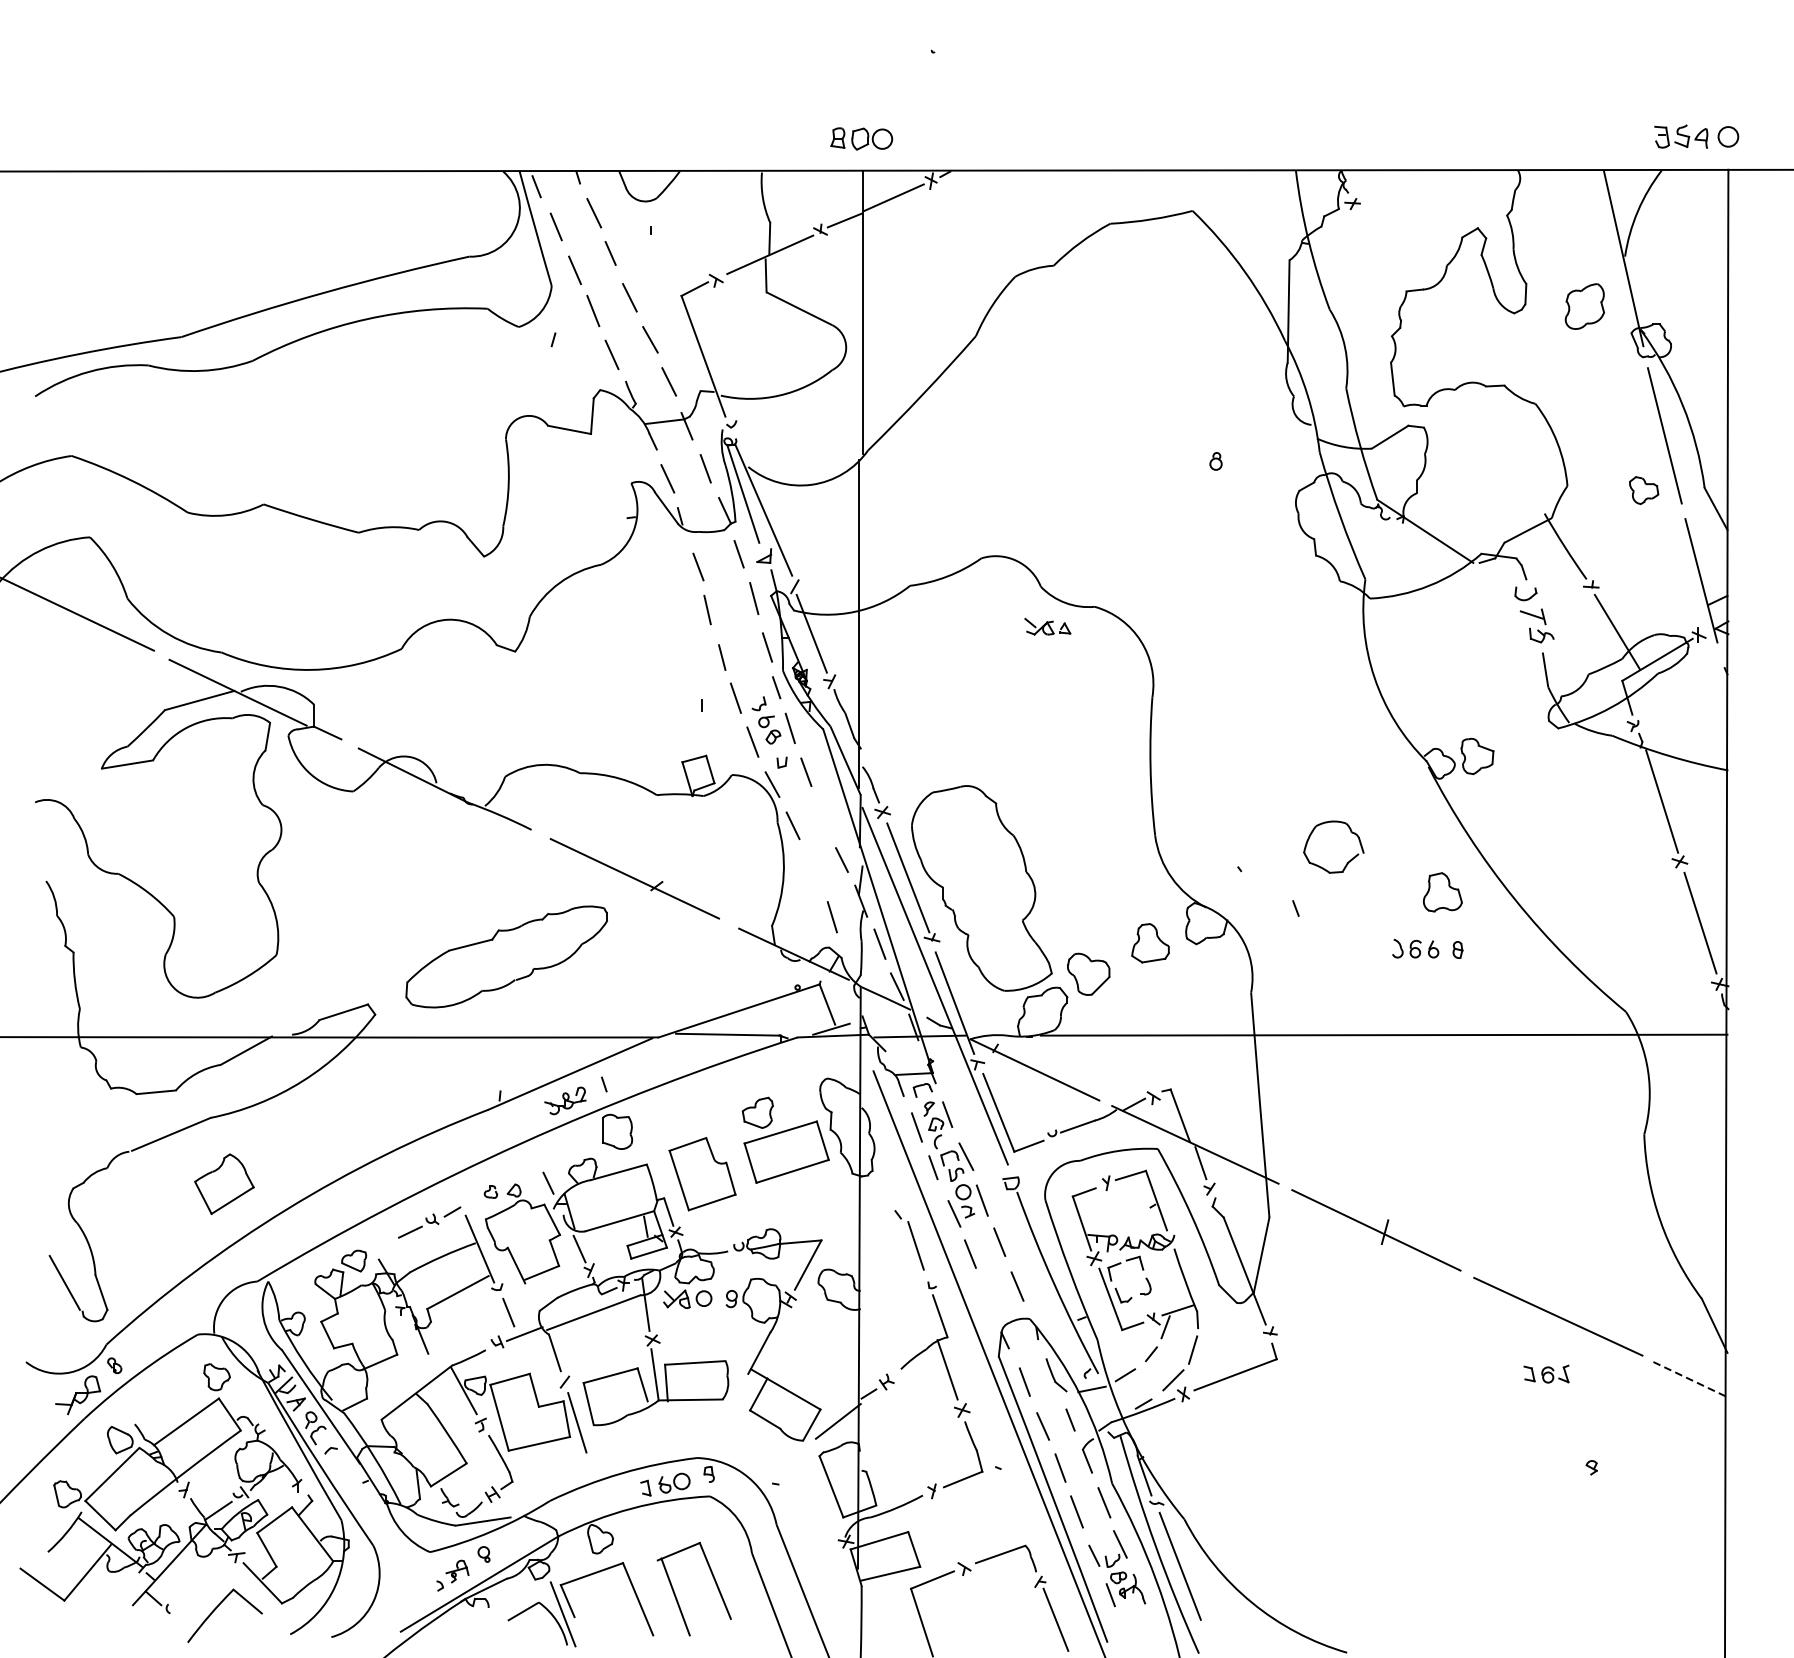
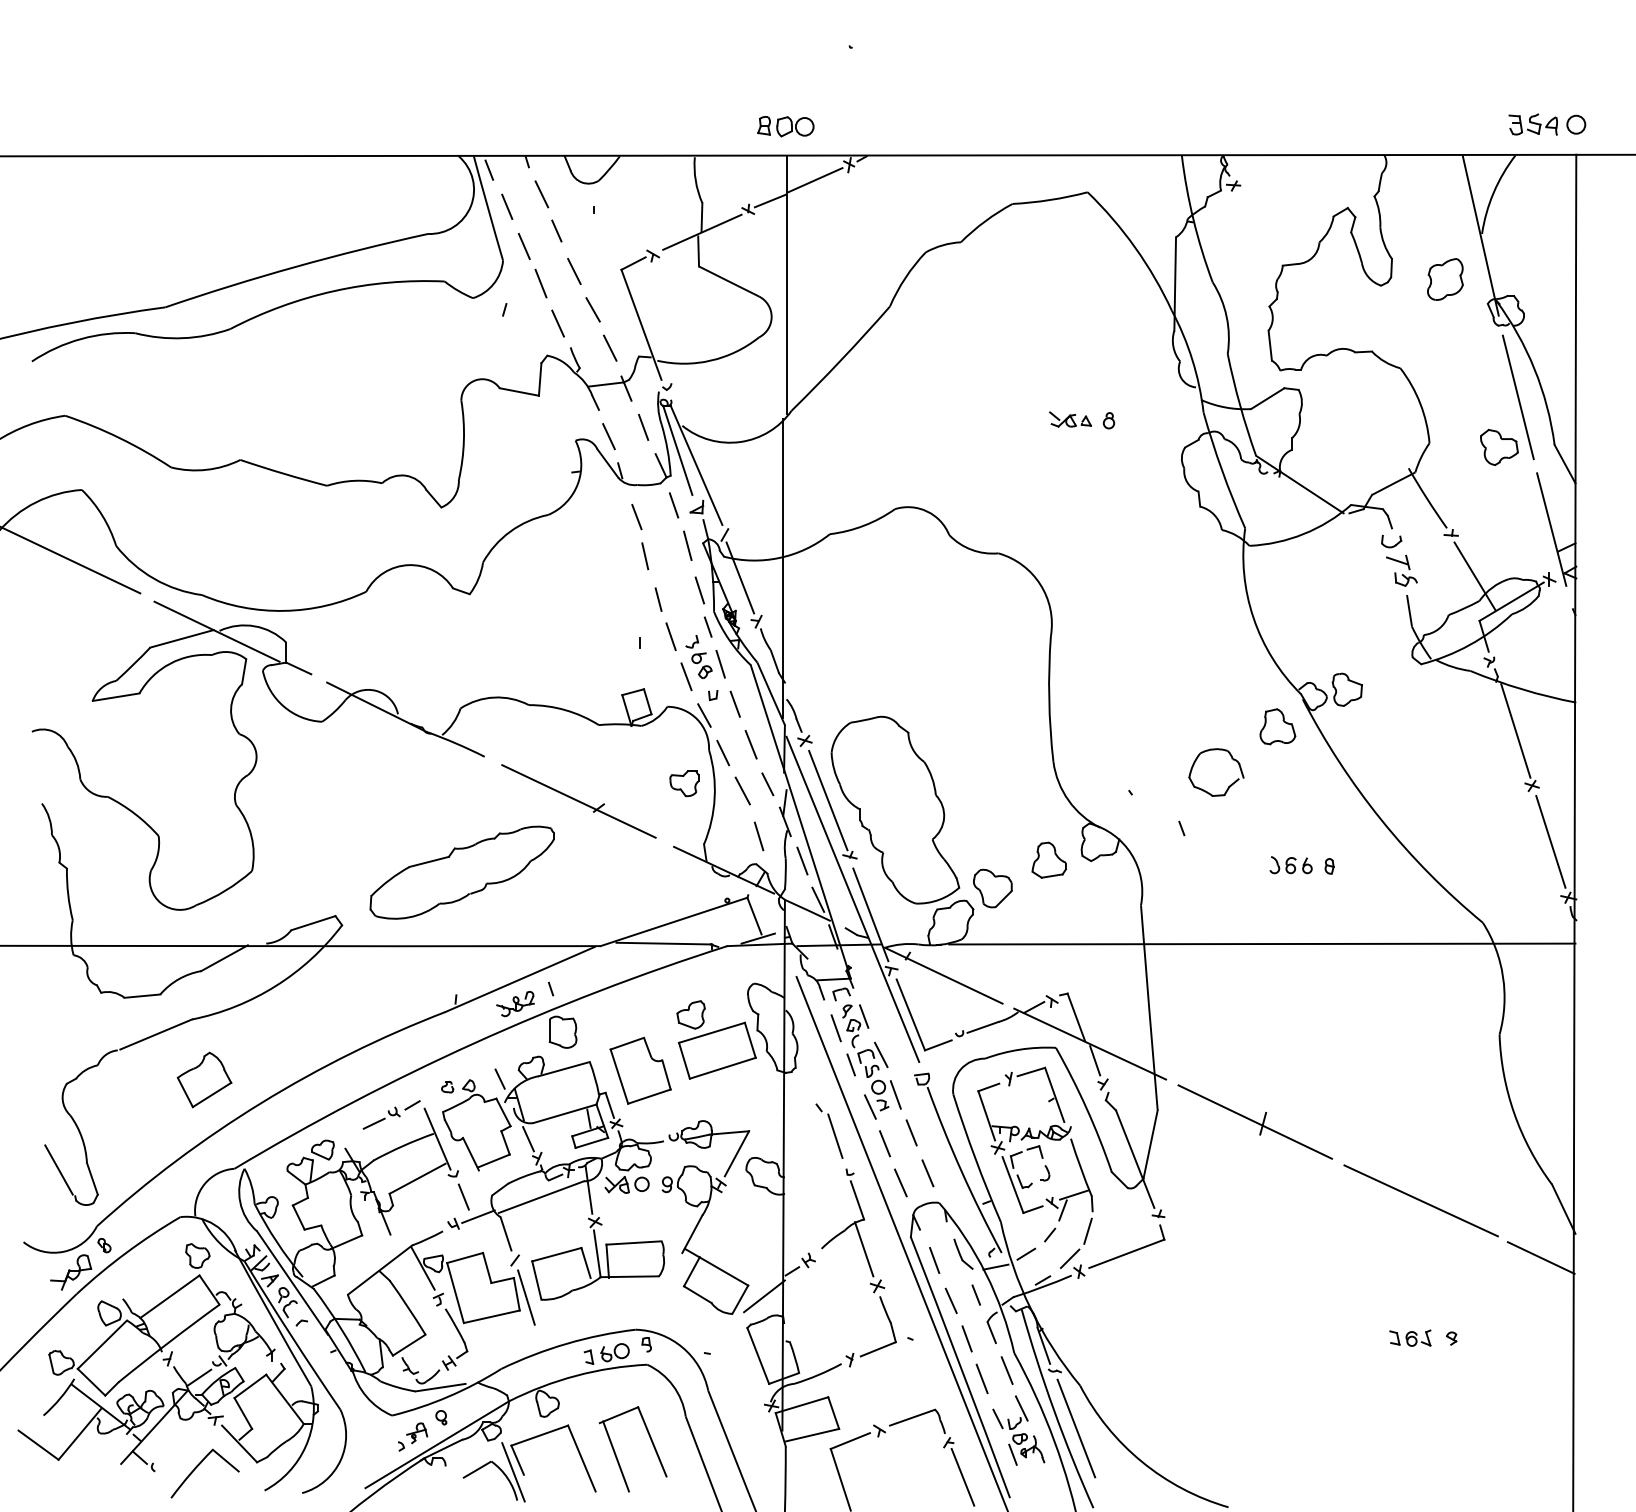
part: (1644, 489) -> (1499, 446), size x1.43
part: (1047, 626) -> (1070, 419), moved
line: (822, 816) -> (750, 744), added
part: (750, 859) -> (684, 783), added
line: (814, 866) -> (742, 790), added
part: (1442, 892) -> (1277, 726), moved
line: (987, 1296) -> (900, 1182), added
part: (1546, 1373) -> (1410, 1337), moved
line: (1690, 1379) -> (1541, 1258), dashed -> solid

